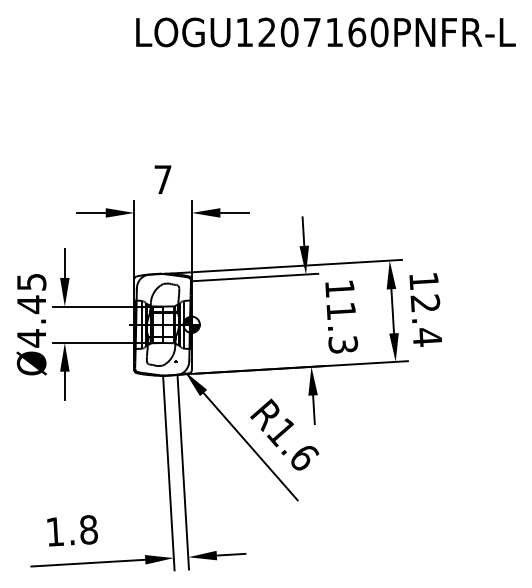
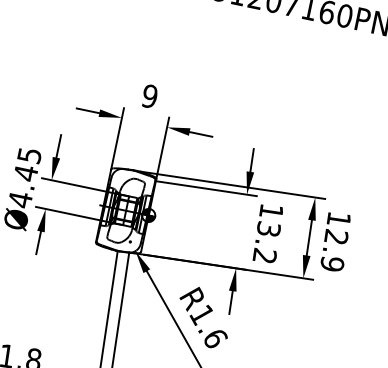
text: (162, 179) -> (149, 96), 7 -> 9
text: (341, 327) -> (266, 242), 11.3 -> 13.2
text: (427, 337) -> (332, 264), 12.4 -> 12.9

